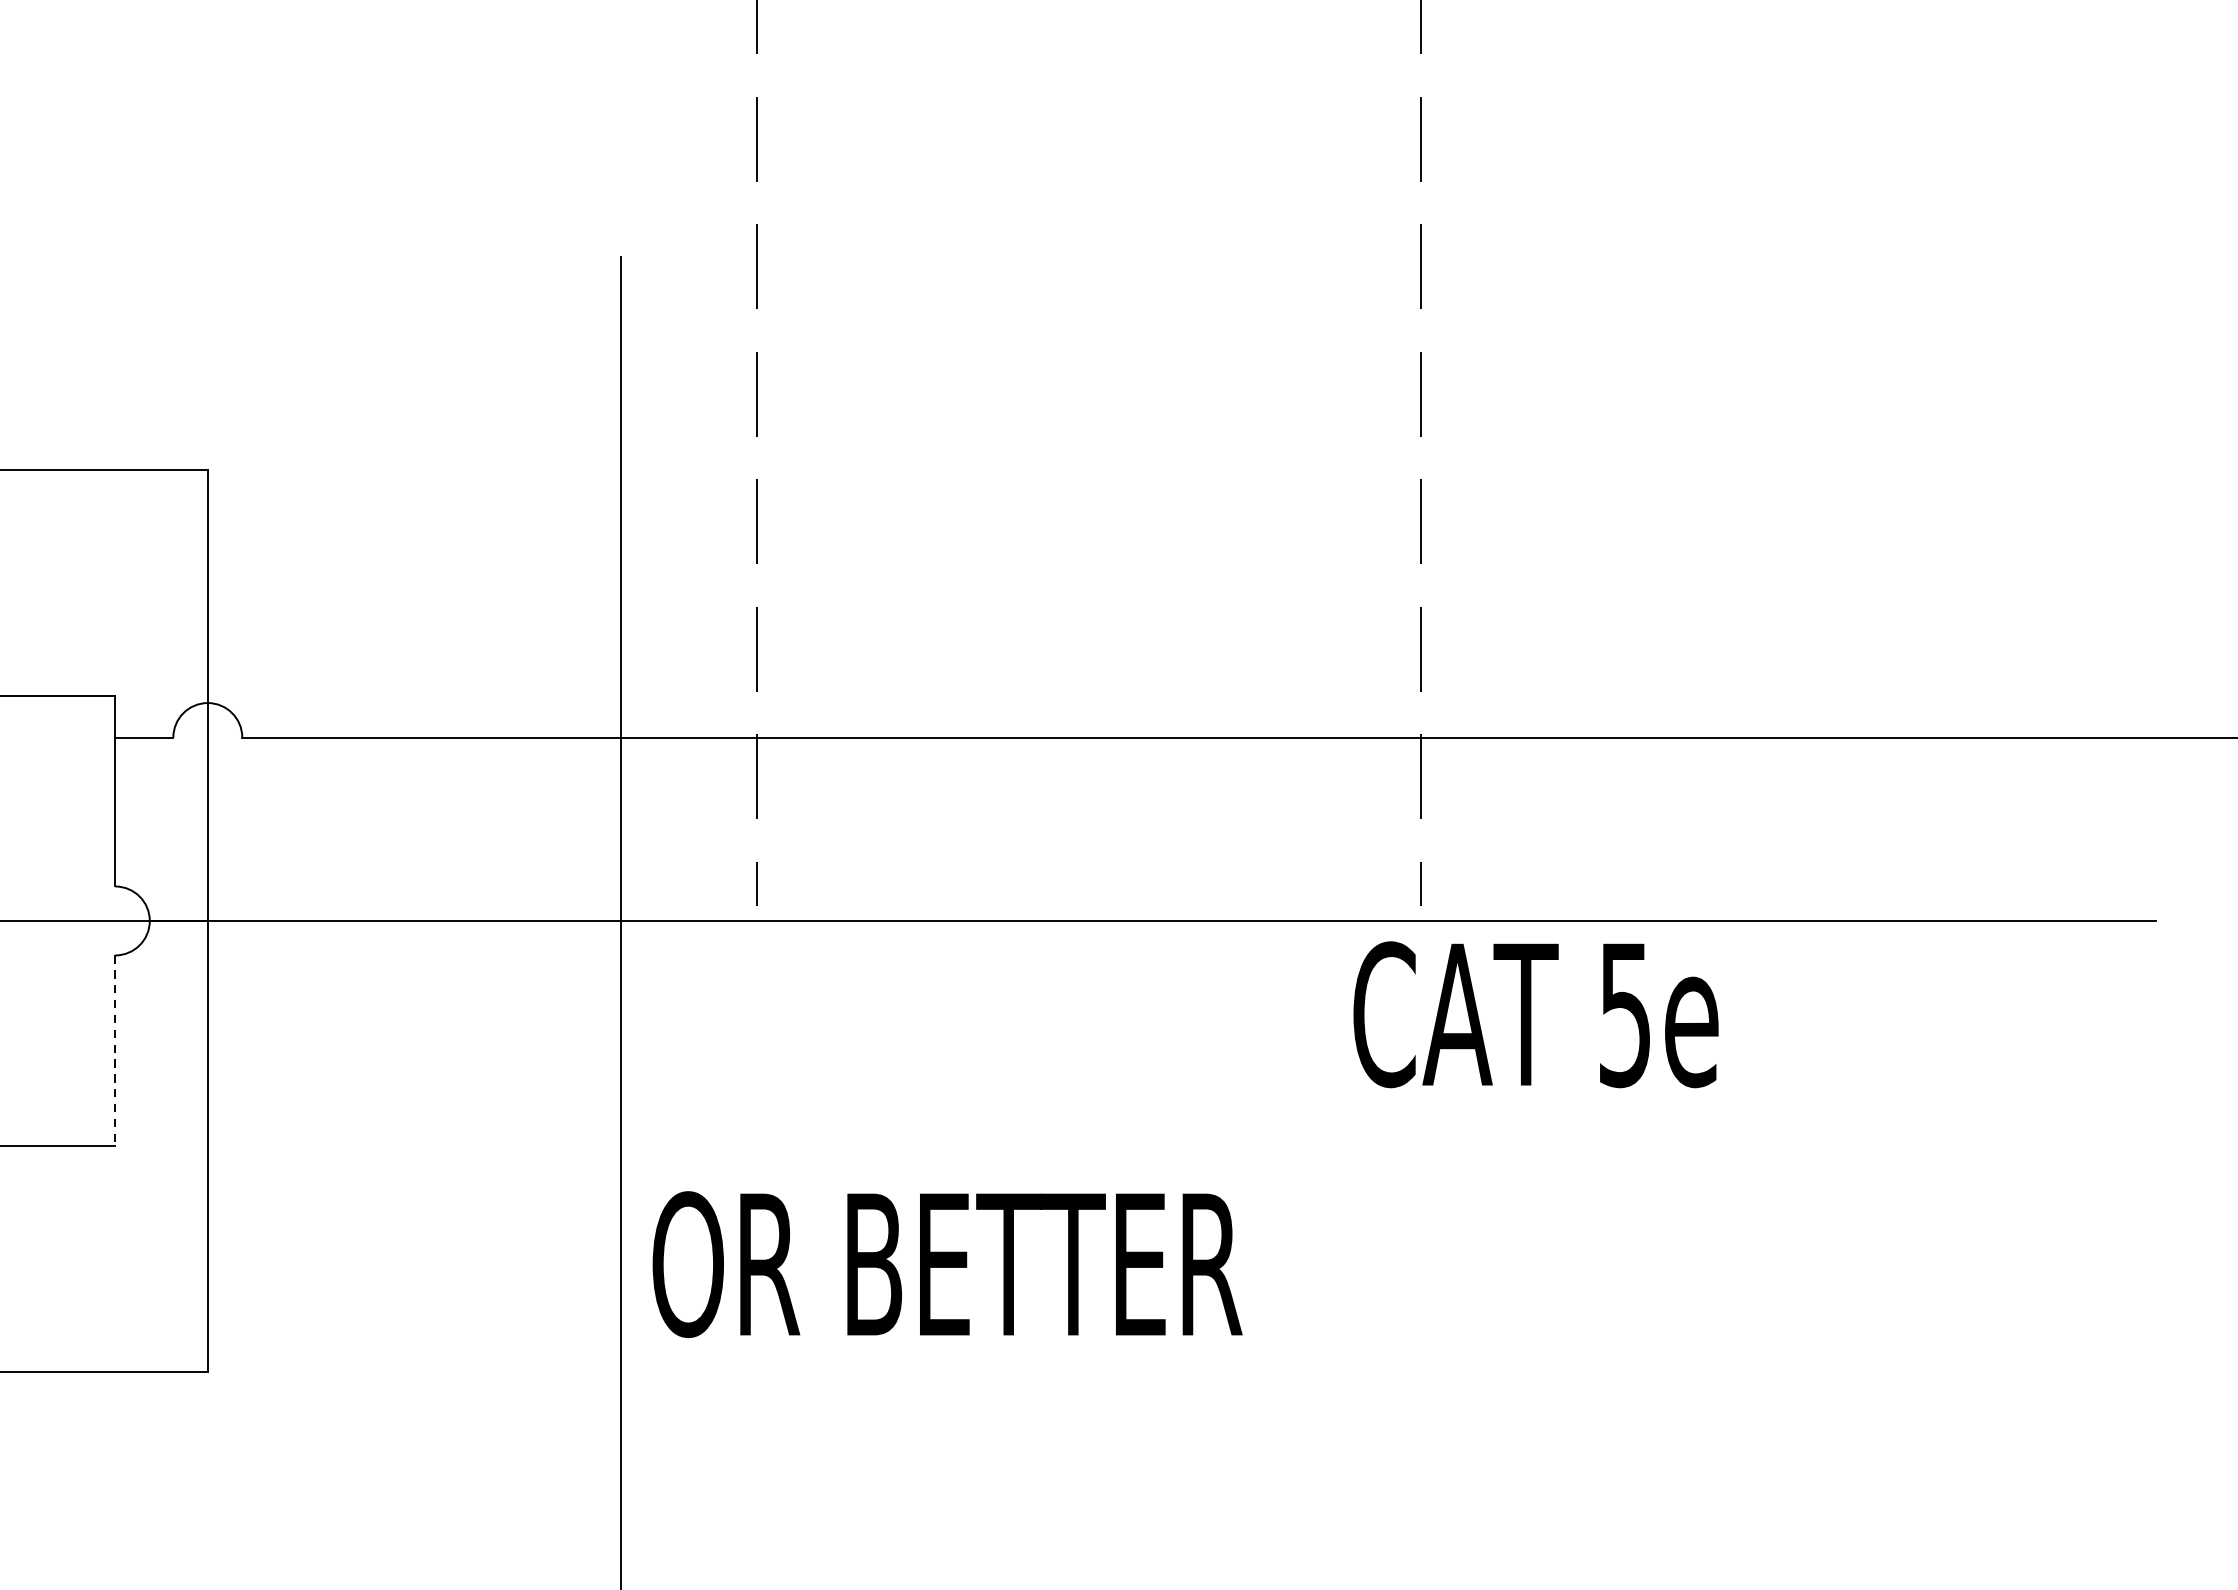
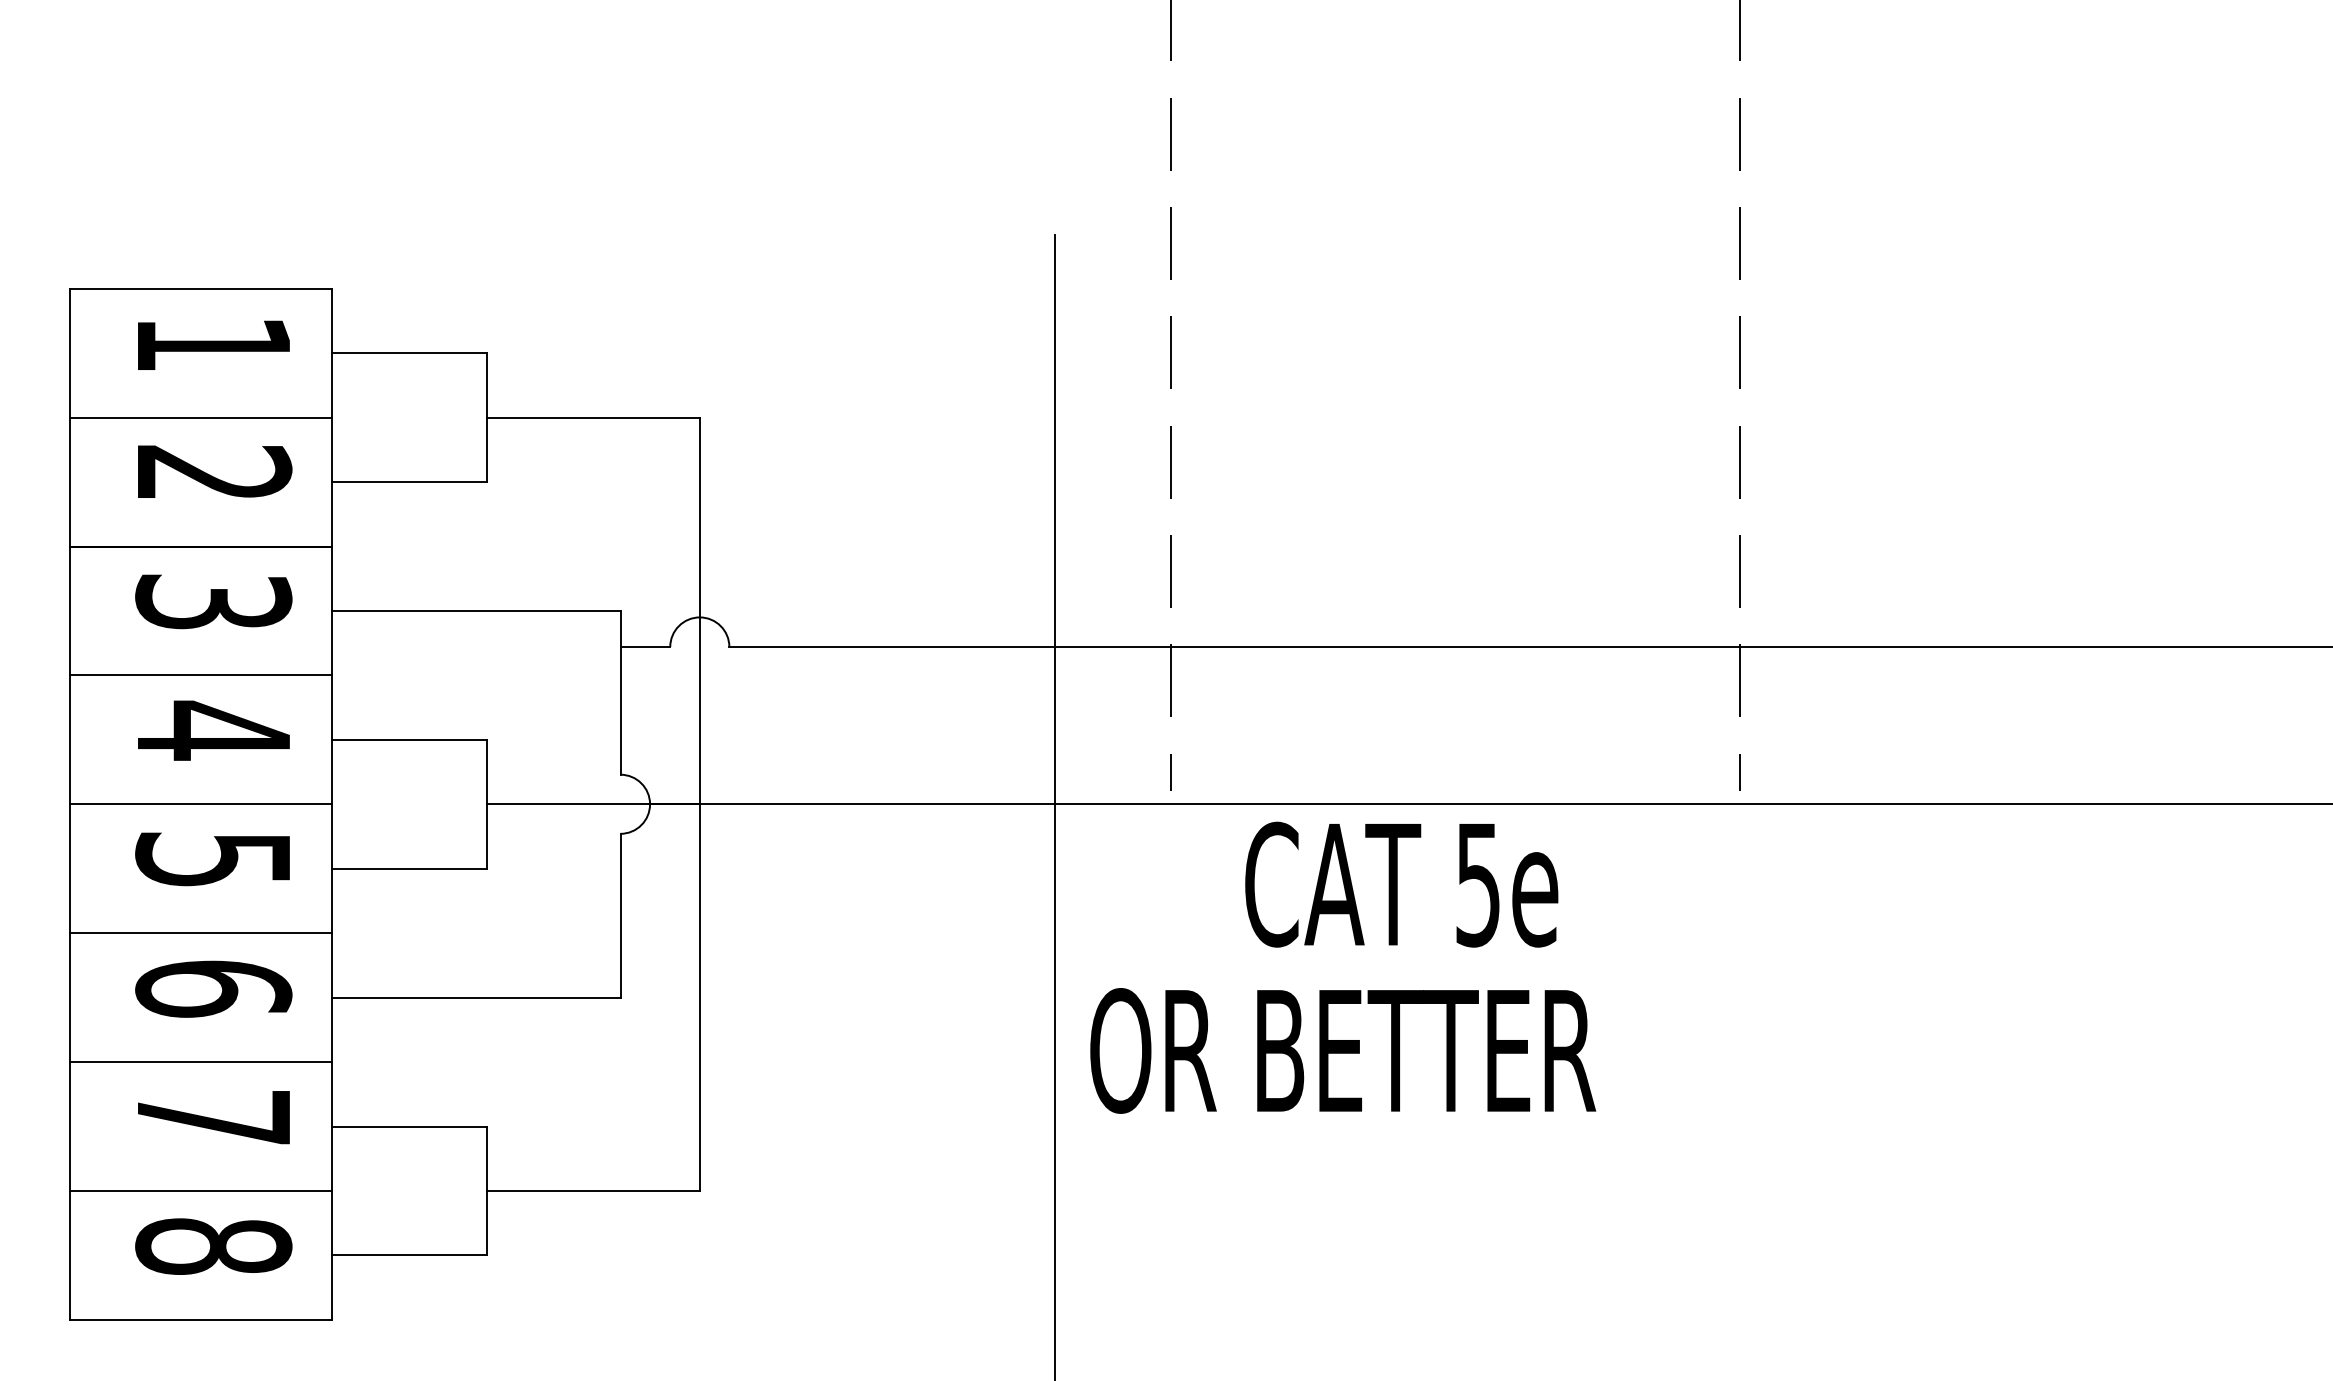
text: (1535, 1014) -> (1401, 884), moved
line: (115, 1050) -> (620, 915), dashed -> solid
text: (947, 1264) -> (1343, 1050), moved

